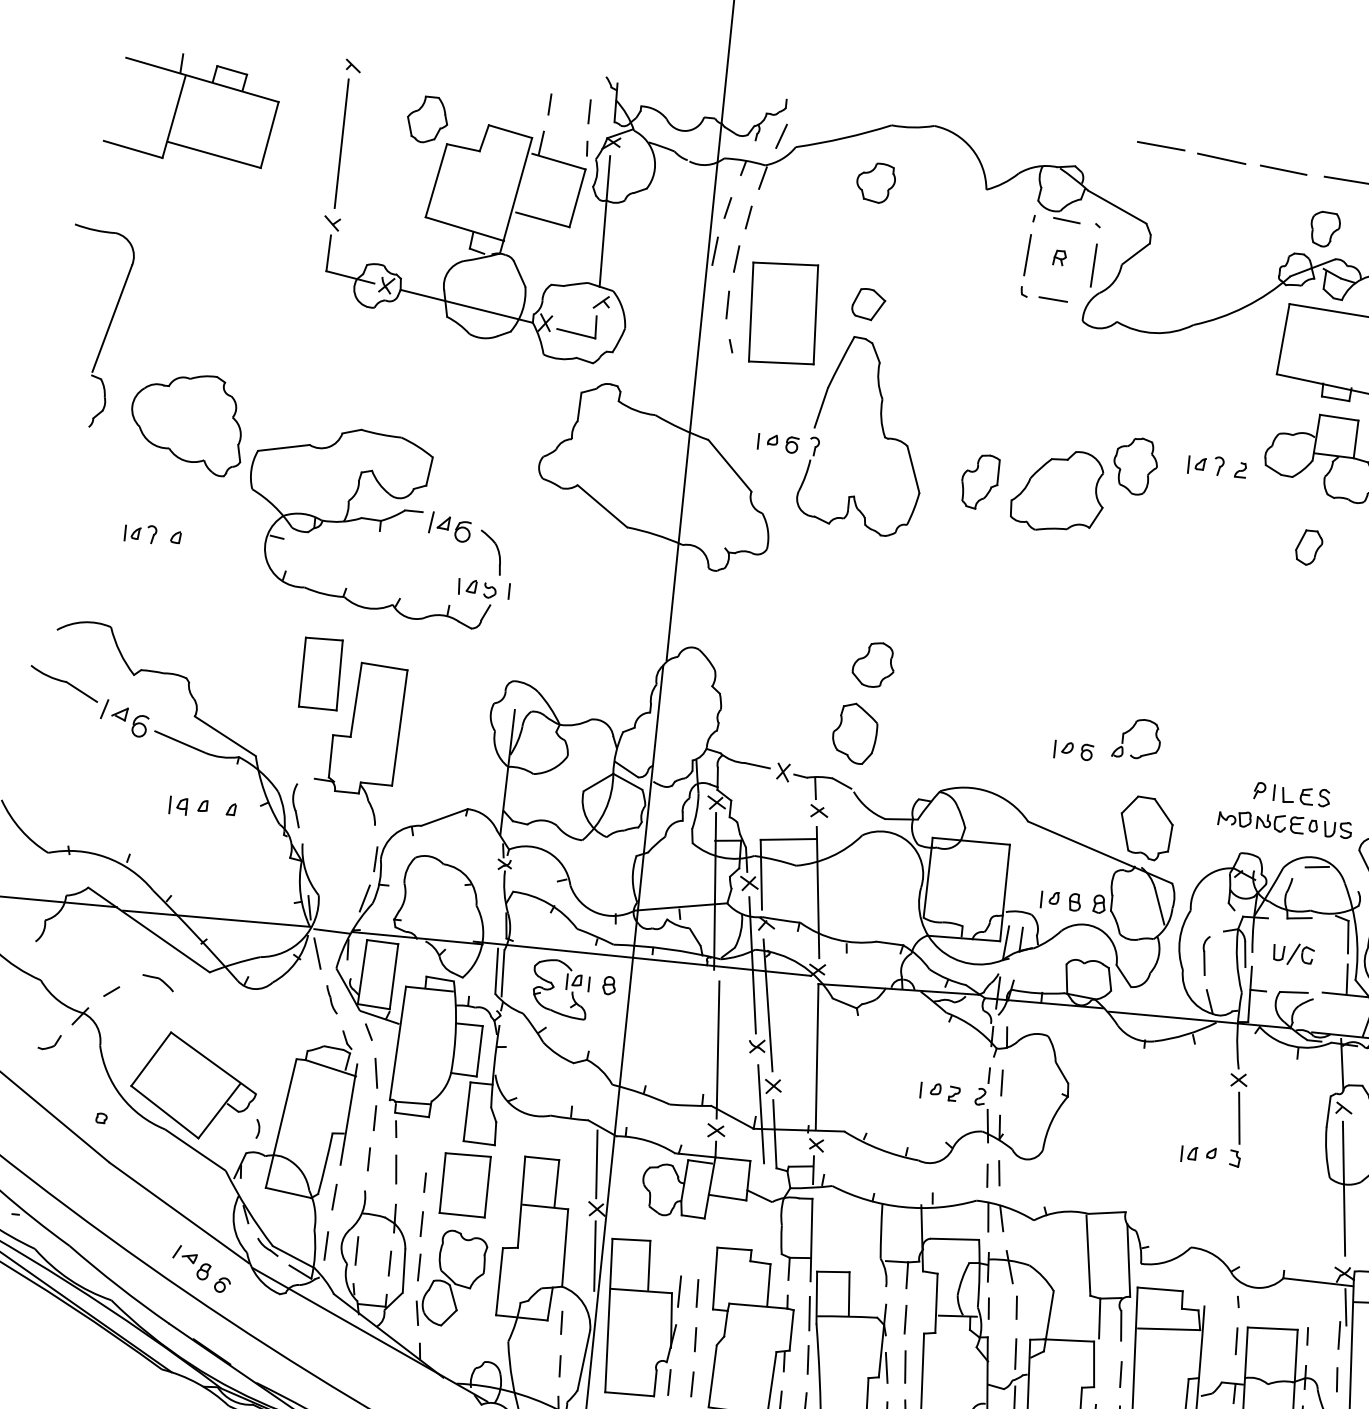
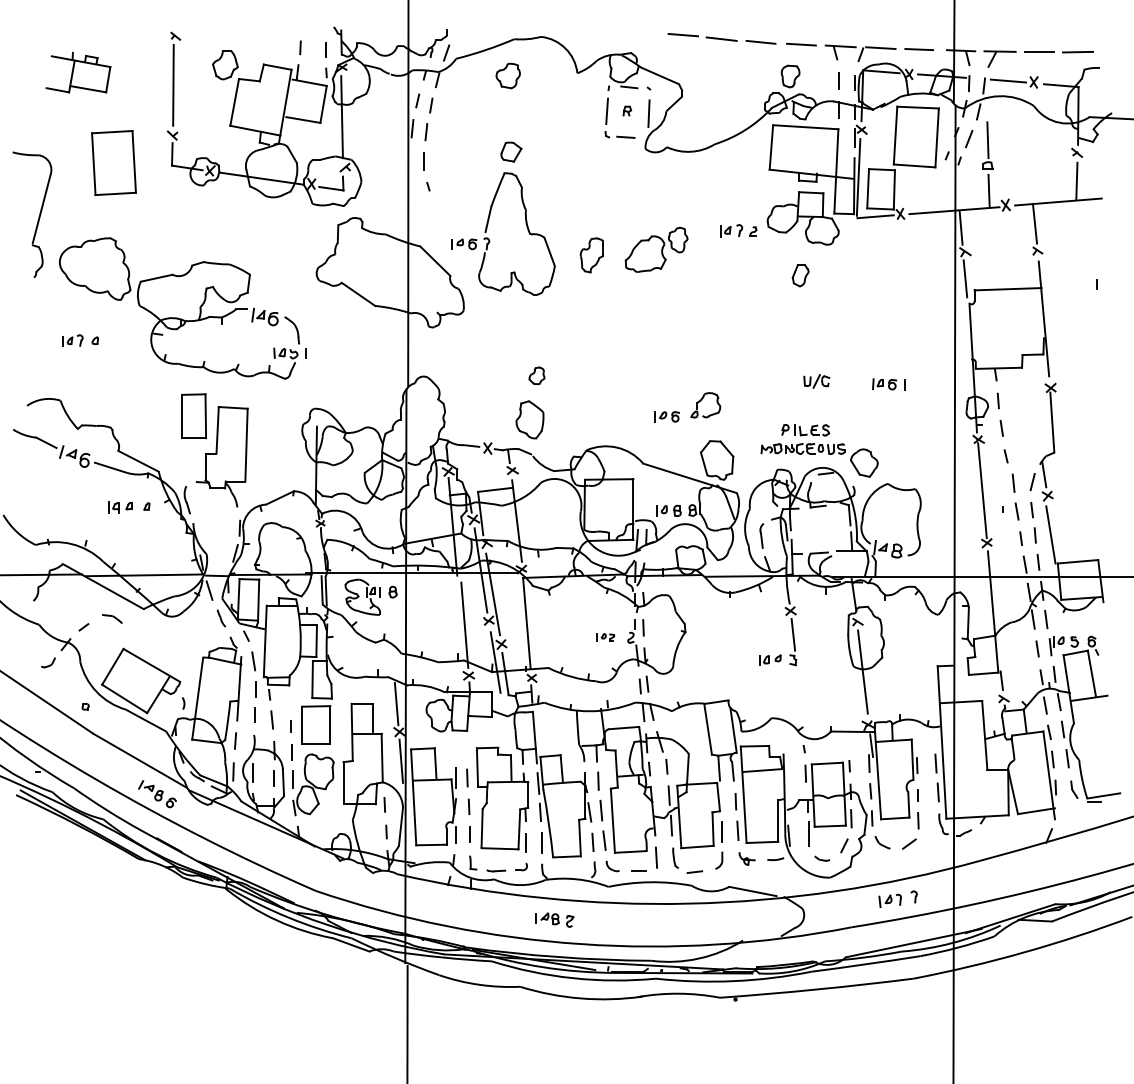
part: (192, 107) -> (78, 72), size x0.6
part: (782, 312) -> (113, 162), moved
part: (1083, 482) -> (656, 249), size x0.7
part: (872, 664) -> (536, 375), size x0.6
part: (1293, 954) -> (816, 381), moved
part: (940, 1090) -> (605, 636), size x0.7

